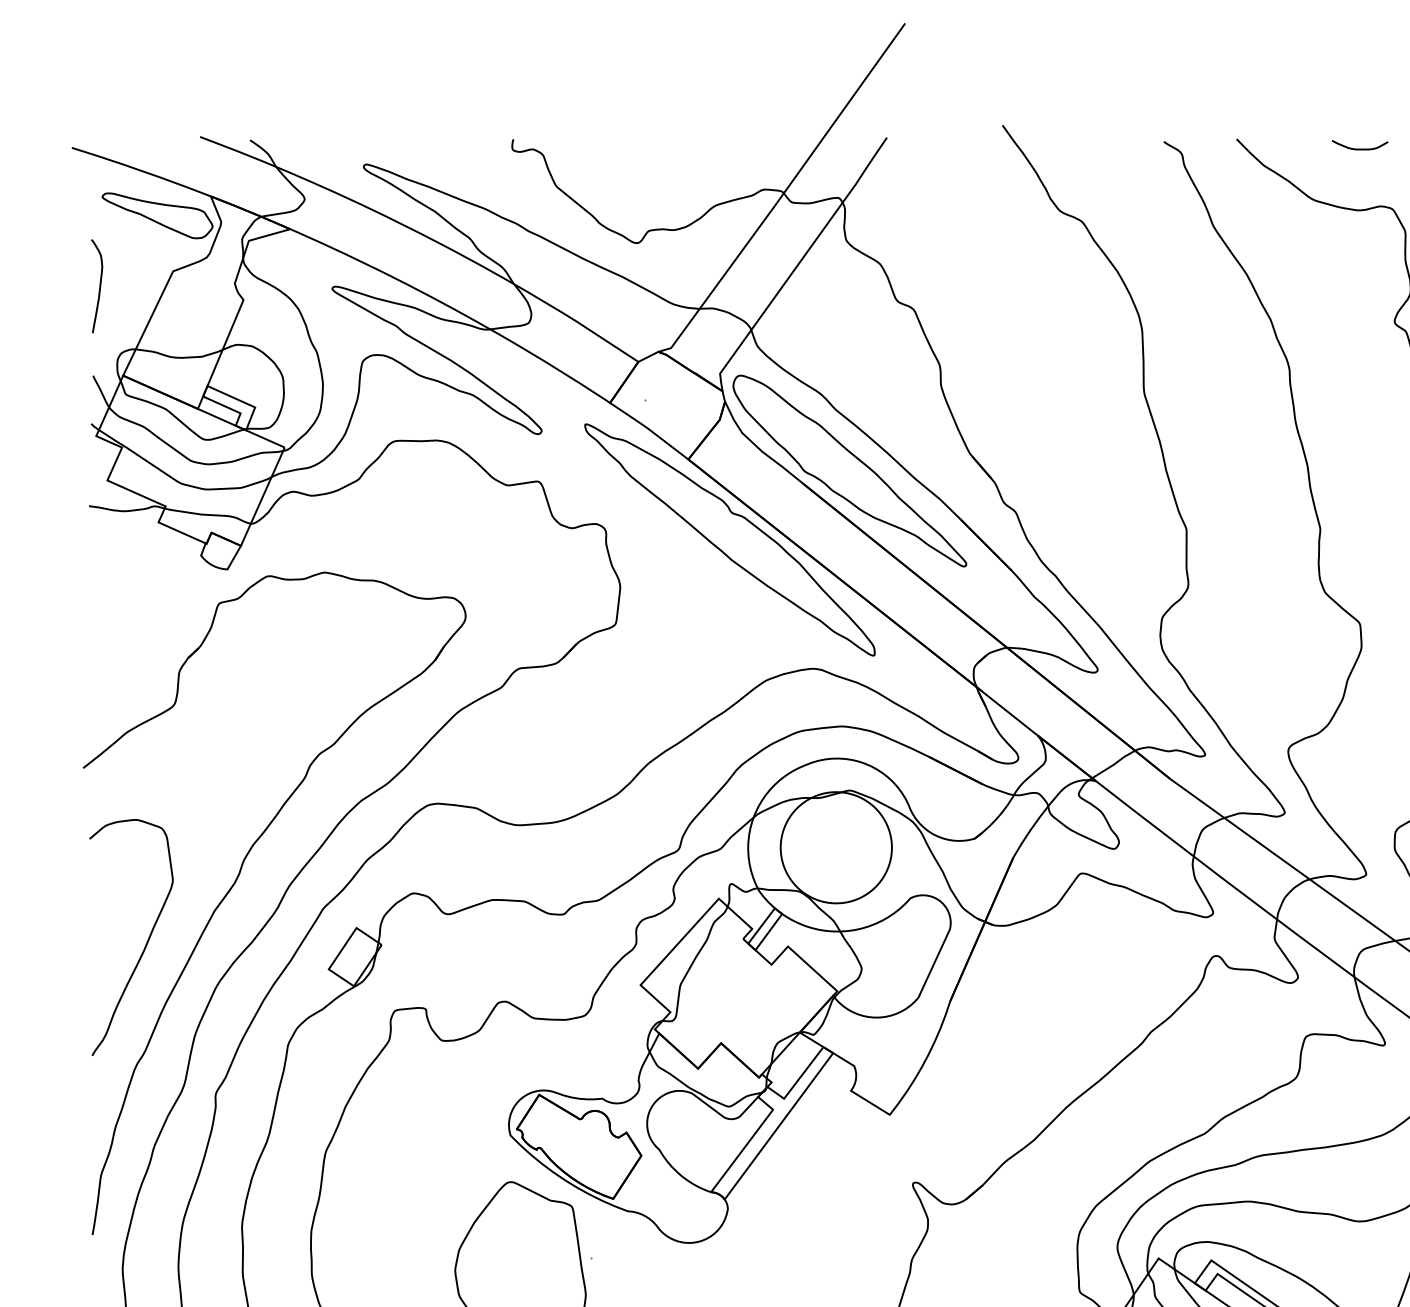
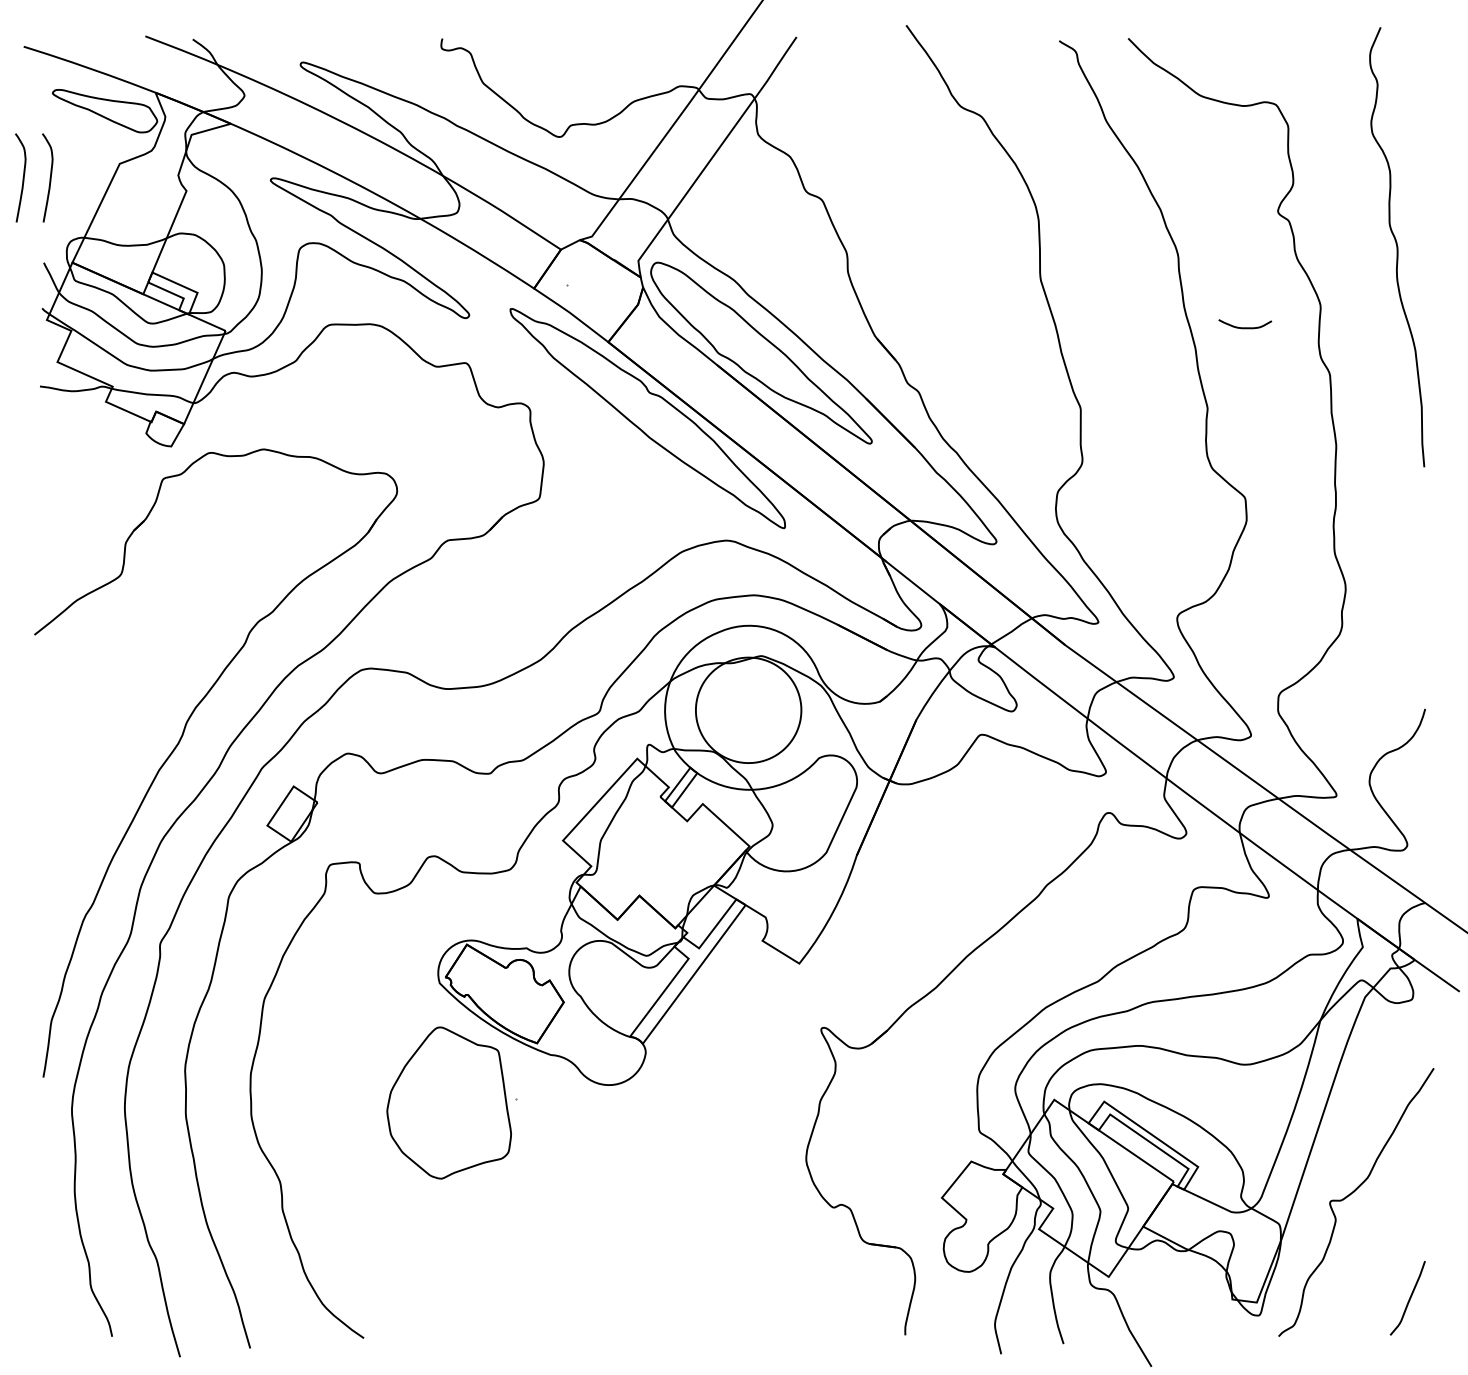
curve: (1360, 148) -> (1245, 327), moved
curve: (70, 285) -> (22, 177), added
curve: (146, 941) -> (94, 799), removed

